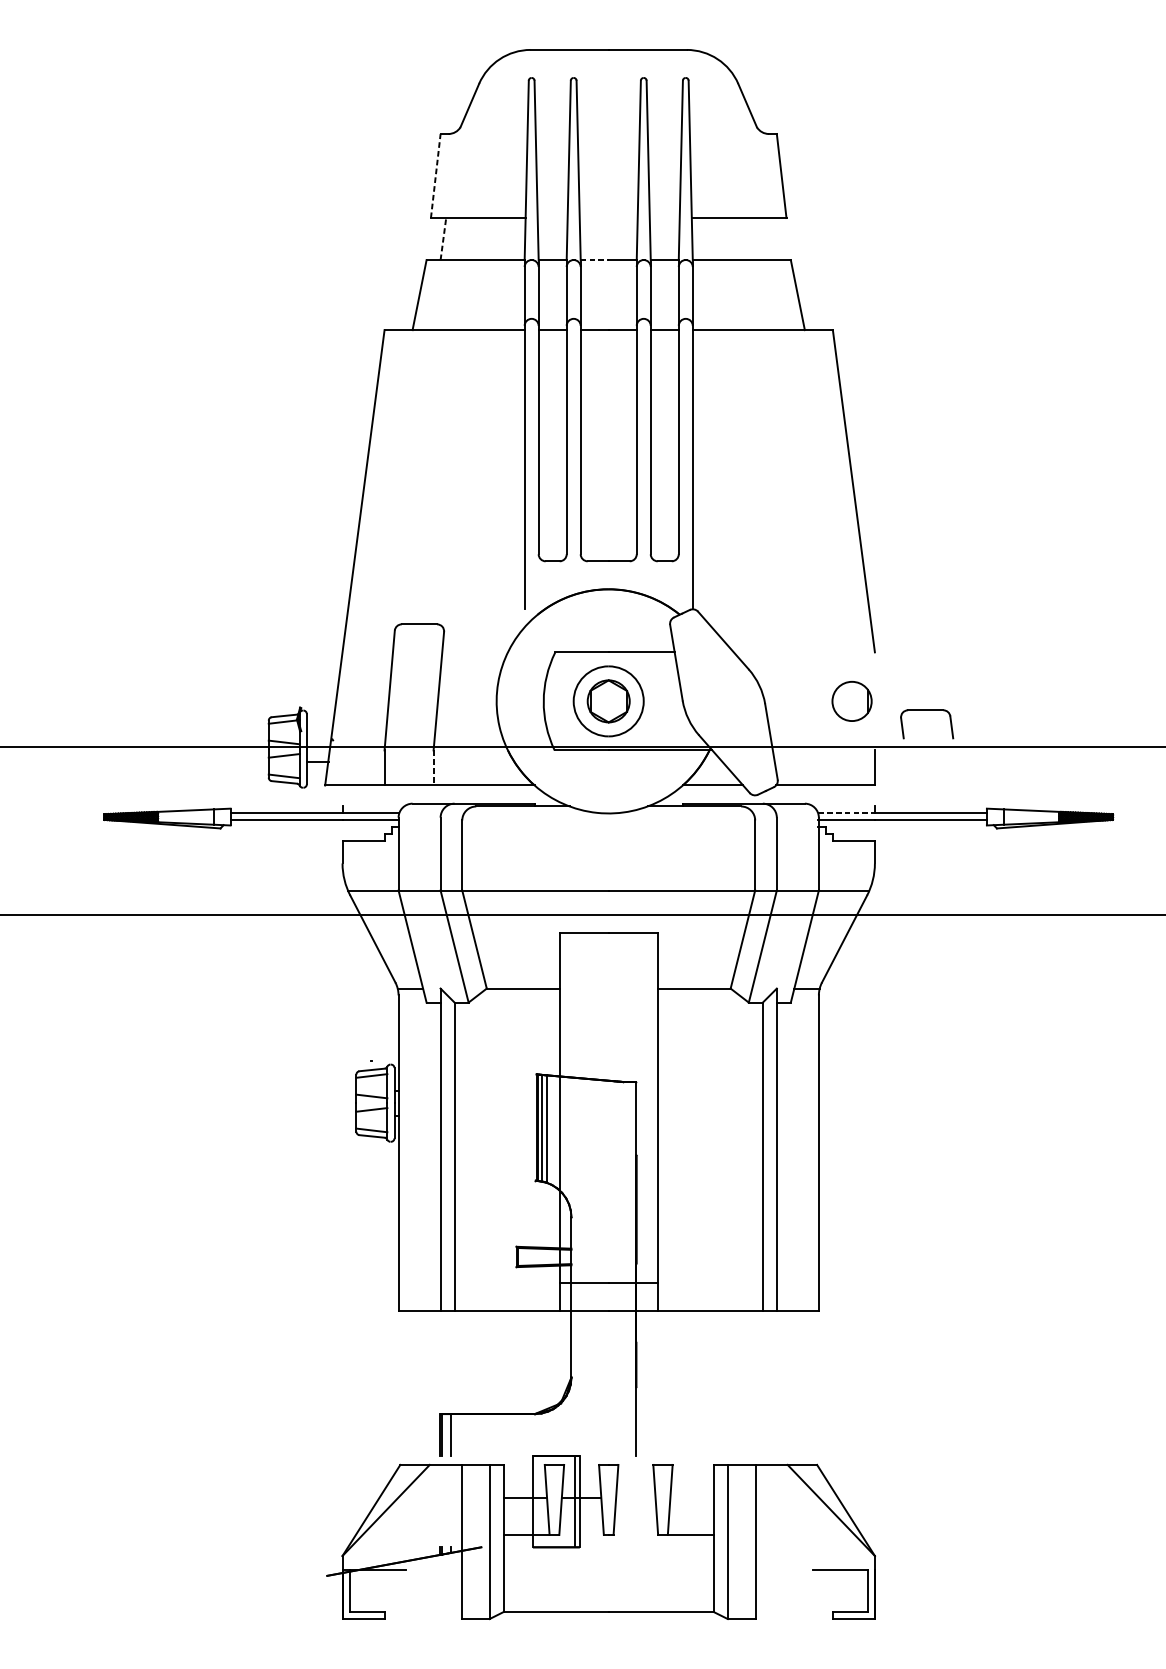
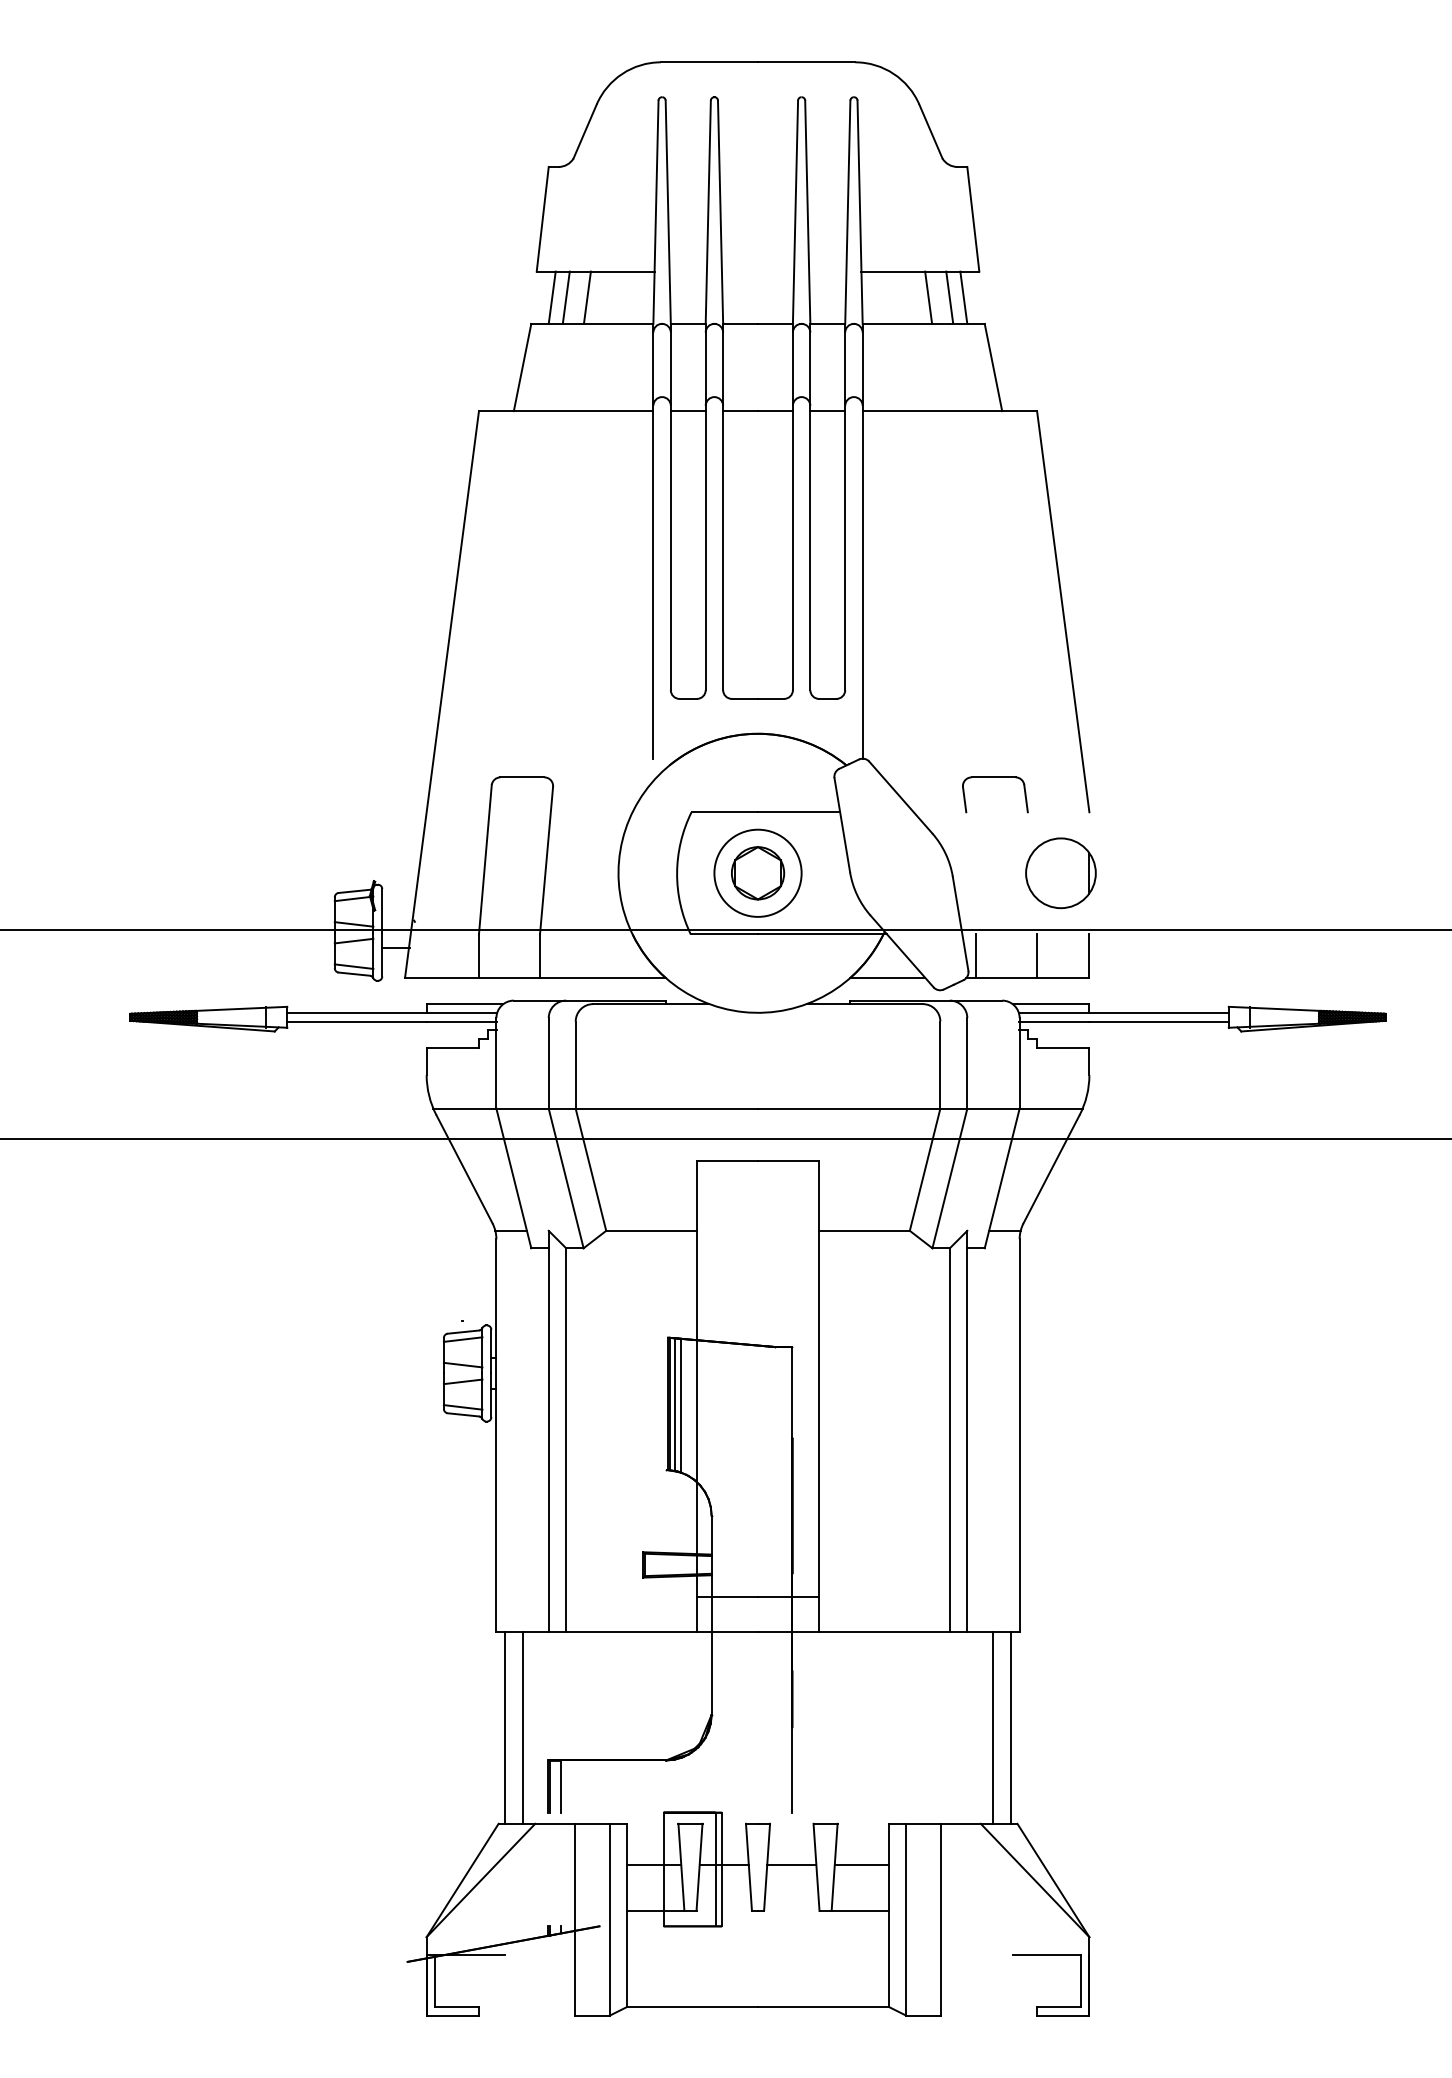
line: (435, 176) -> (542, 219), dashed -> solid
line: (443, 238) -> (552, 297), dashed -> solid
line: (454, 238) -> (565, 297), added
line: (470, 238) -> (586, 297), added
line: (745, 238) -> (928, 297), added
line: (762, 238) -> (949, 297), added
line: (773, 238) -> (963, 297), added
line: (595, 259) -> (741, 323), dashed -> solid
part: (851, 701) -> (1060, 873), size x1.43
part: (927, 710) -> (995, 777), moved
line: (784, 767) -> (976, 955), added
line: (833, 767) -> (1037, 955), added
line: (433, 768) -> (540, 956), dashed -> solid
line: (372, 806) -> (464, 1004), added
line: (843, 806) -> (1050, 1004), added
line: (846, 813) -> (1054, 1012), dashed -> solid
line: (405, 1387) -> (505, 1727), added
line: (419, 1387) -> (522, 1727), added
line: (797, 1387) -> (993, 1727), added
line: (811, 1387) -> (1010, 1727), added
line: (635, 1497) -> (791, 1864), added
line: (691, 1497) -> (861, 1864), added

